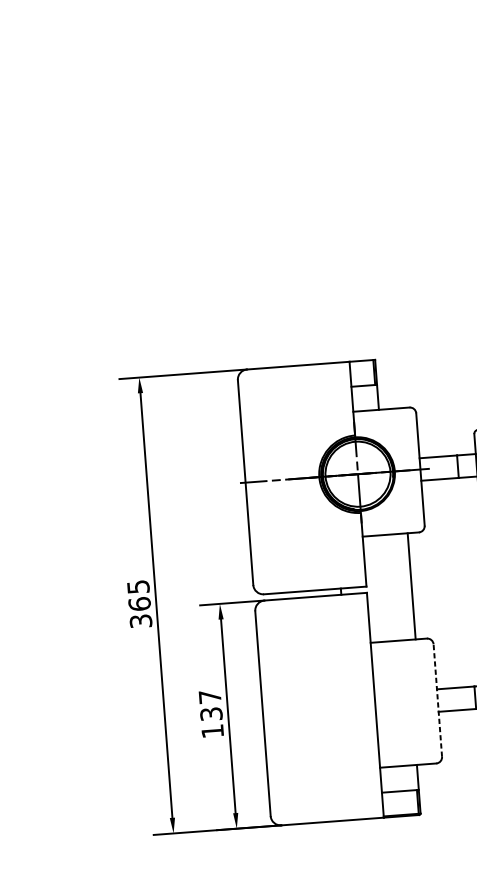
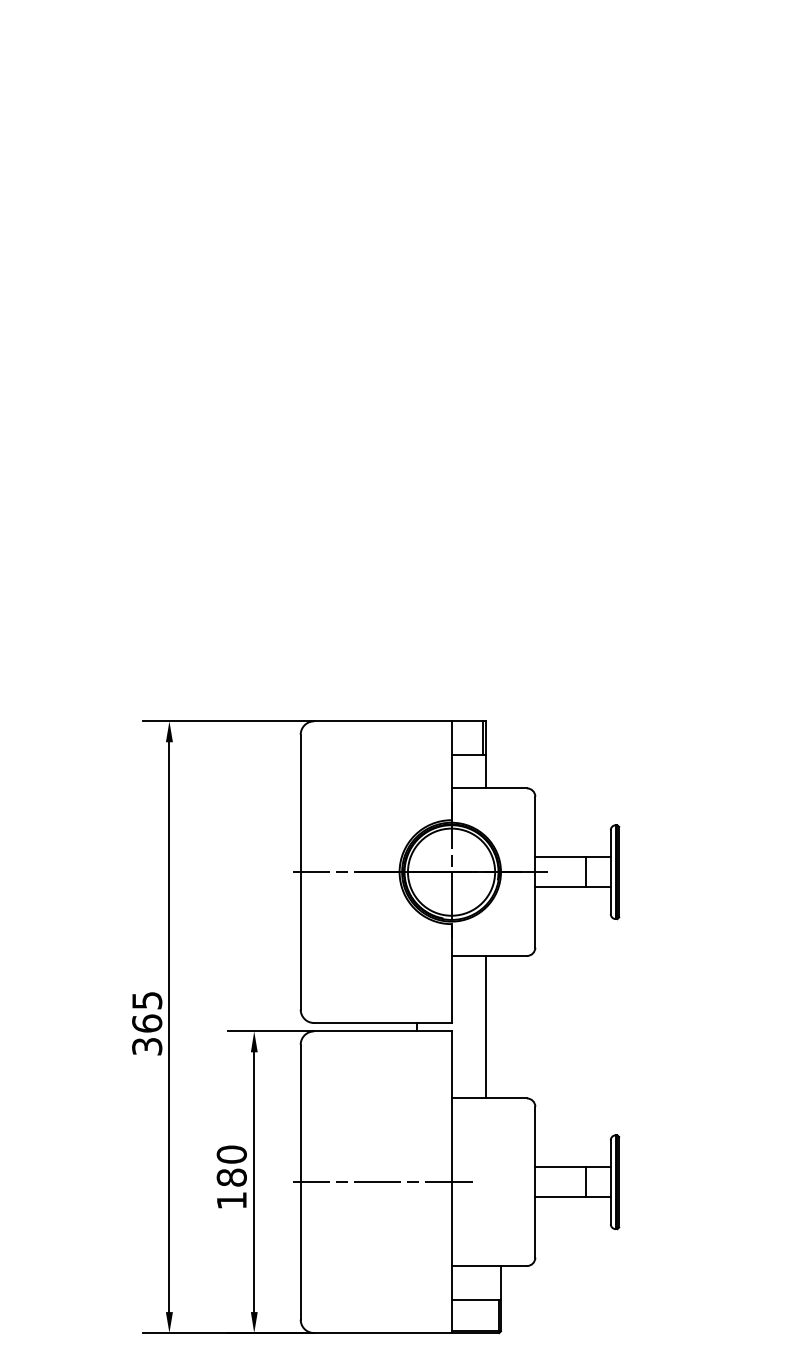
line: (411, 585) -> (485, 1026), moved
line: (437, 700) -> (535, 1181), dashed -> solid
text: (210, 705) -> (231, 1165), 137 -> 180
line: (323, 709) -> (382, 1182), added

